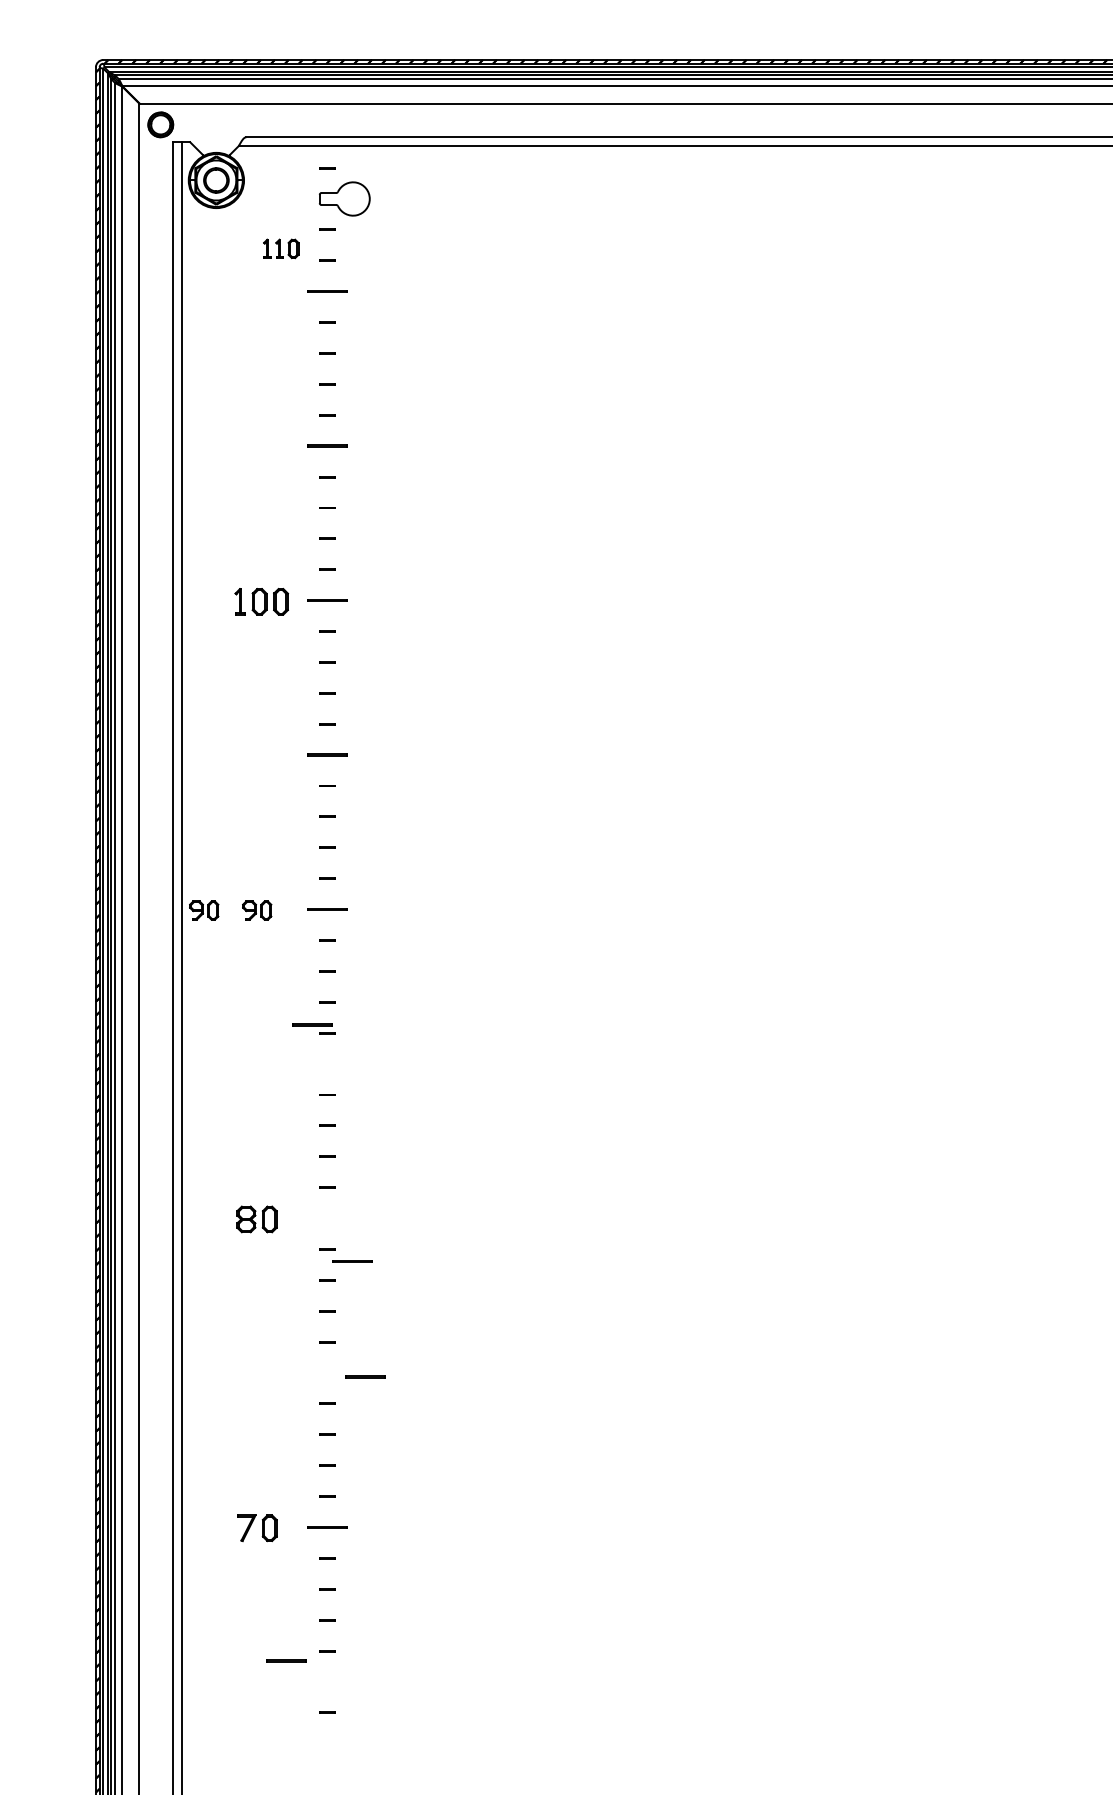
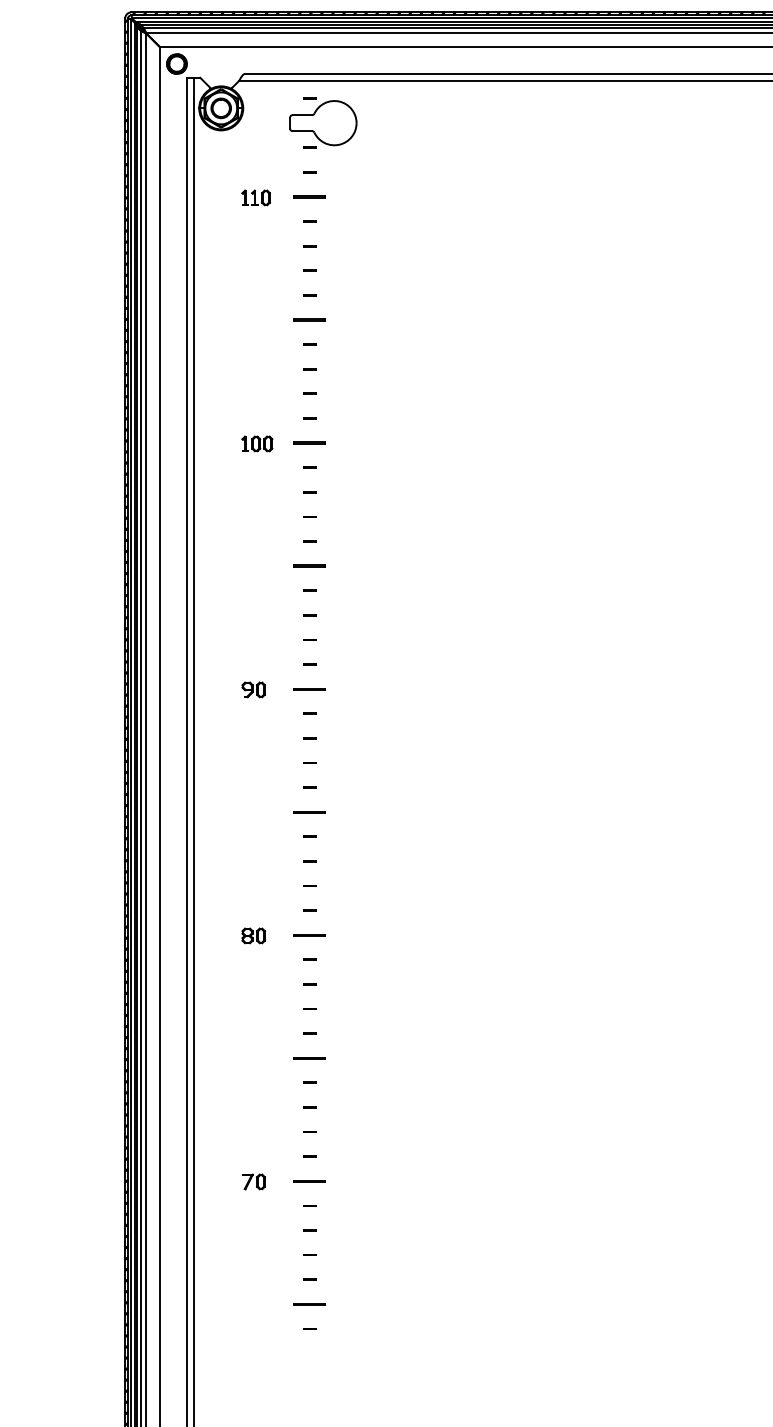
part: (344, 198) -> (323, 122), size x1.67
part: (281, 248) -> (256, 197), moved
part: (261, 601) -> (257, 443), size x0.71
part: (204, 910) -> (211, 689), removed
line: (312, 1024) -> (309, 811), moved
part: (257, 1219) -> (253, 935), size x0.71
line: (352, 1261) -> (309, 935), moved
line: (365, 1376) -> (309, 1057), moved
part: (257, 1528) -> (253, 1182), size x0.71
line: (286, 1660) -> (309, 1303), moved

